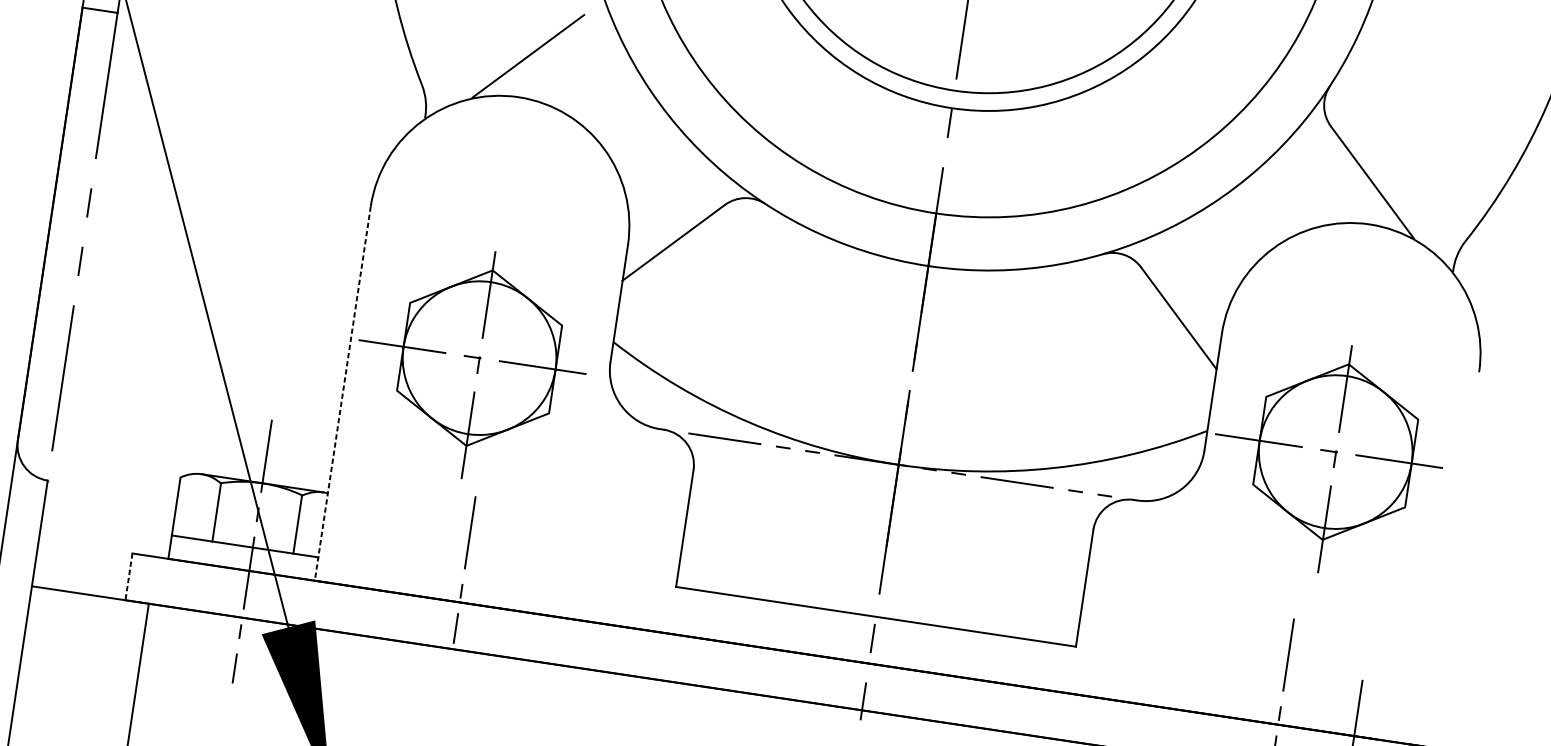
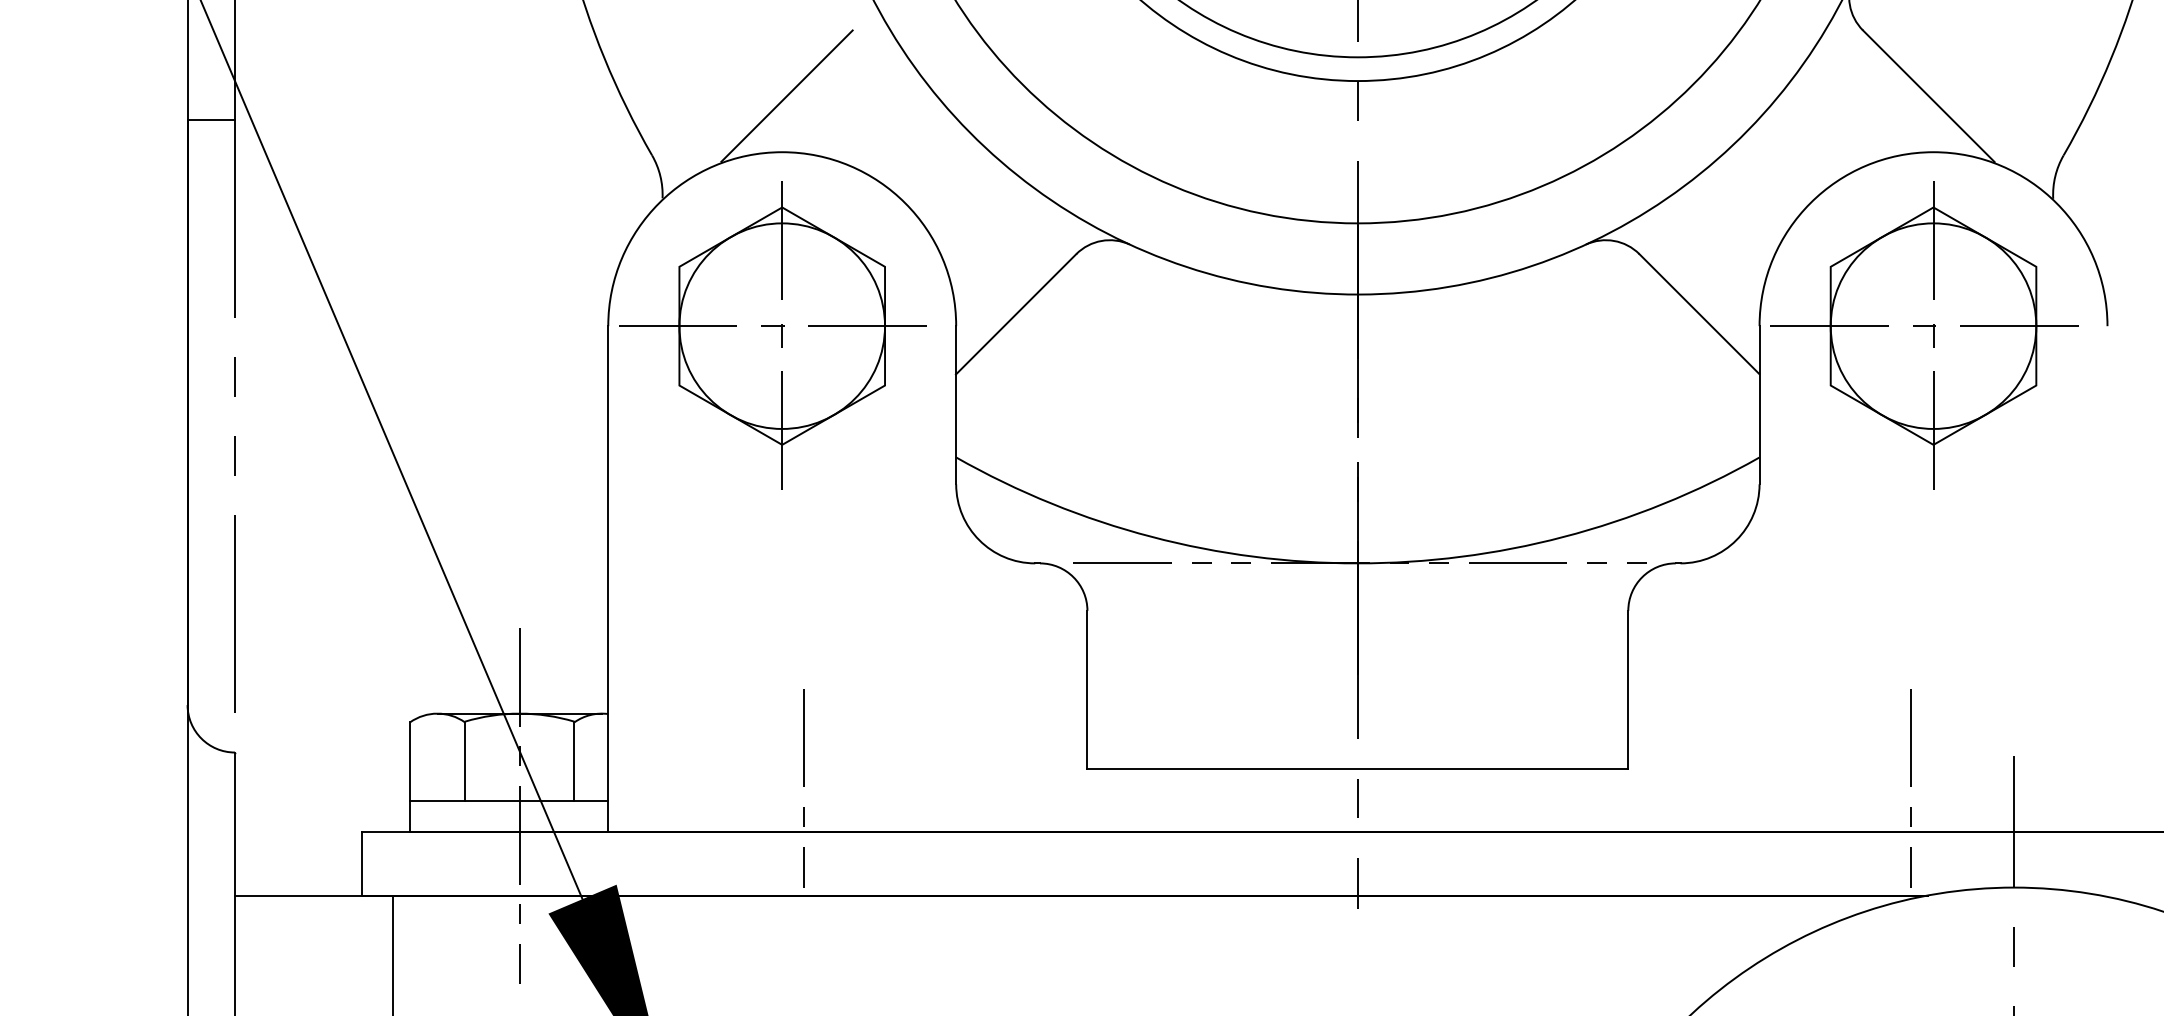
part: (471, 363) -> (772, 335), moved
line: (342, 393) -> (608, 579), dashed -> solid
part: (1328, 458) -> (1924, 335), moved
line: (128, 576) -> (361, 863), dashed -> solid

